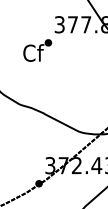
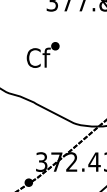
text: (37, 50) -> (42, 54), moved

